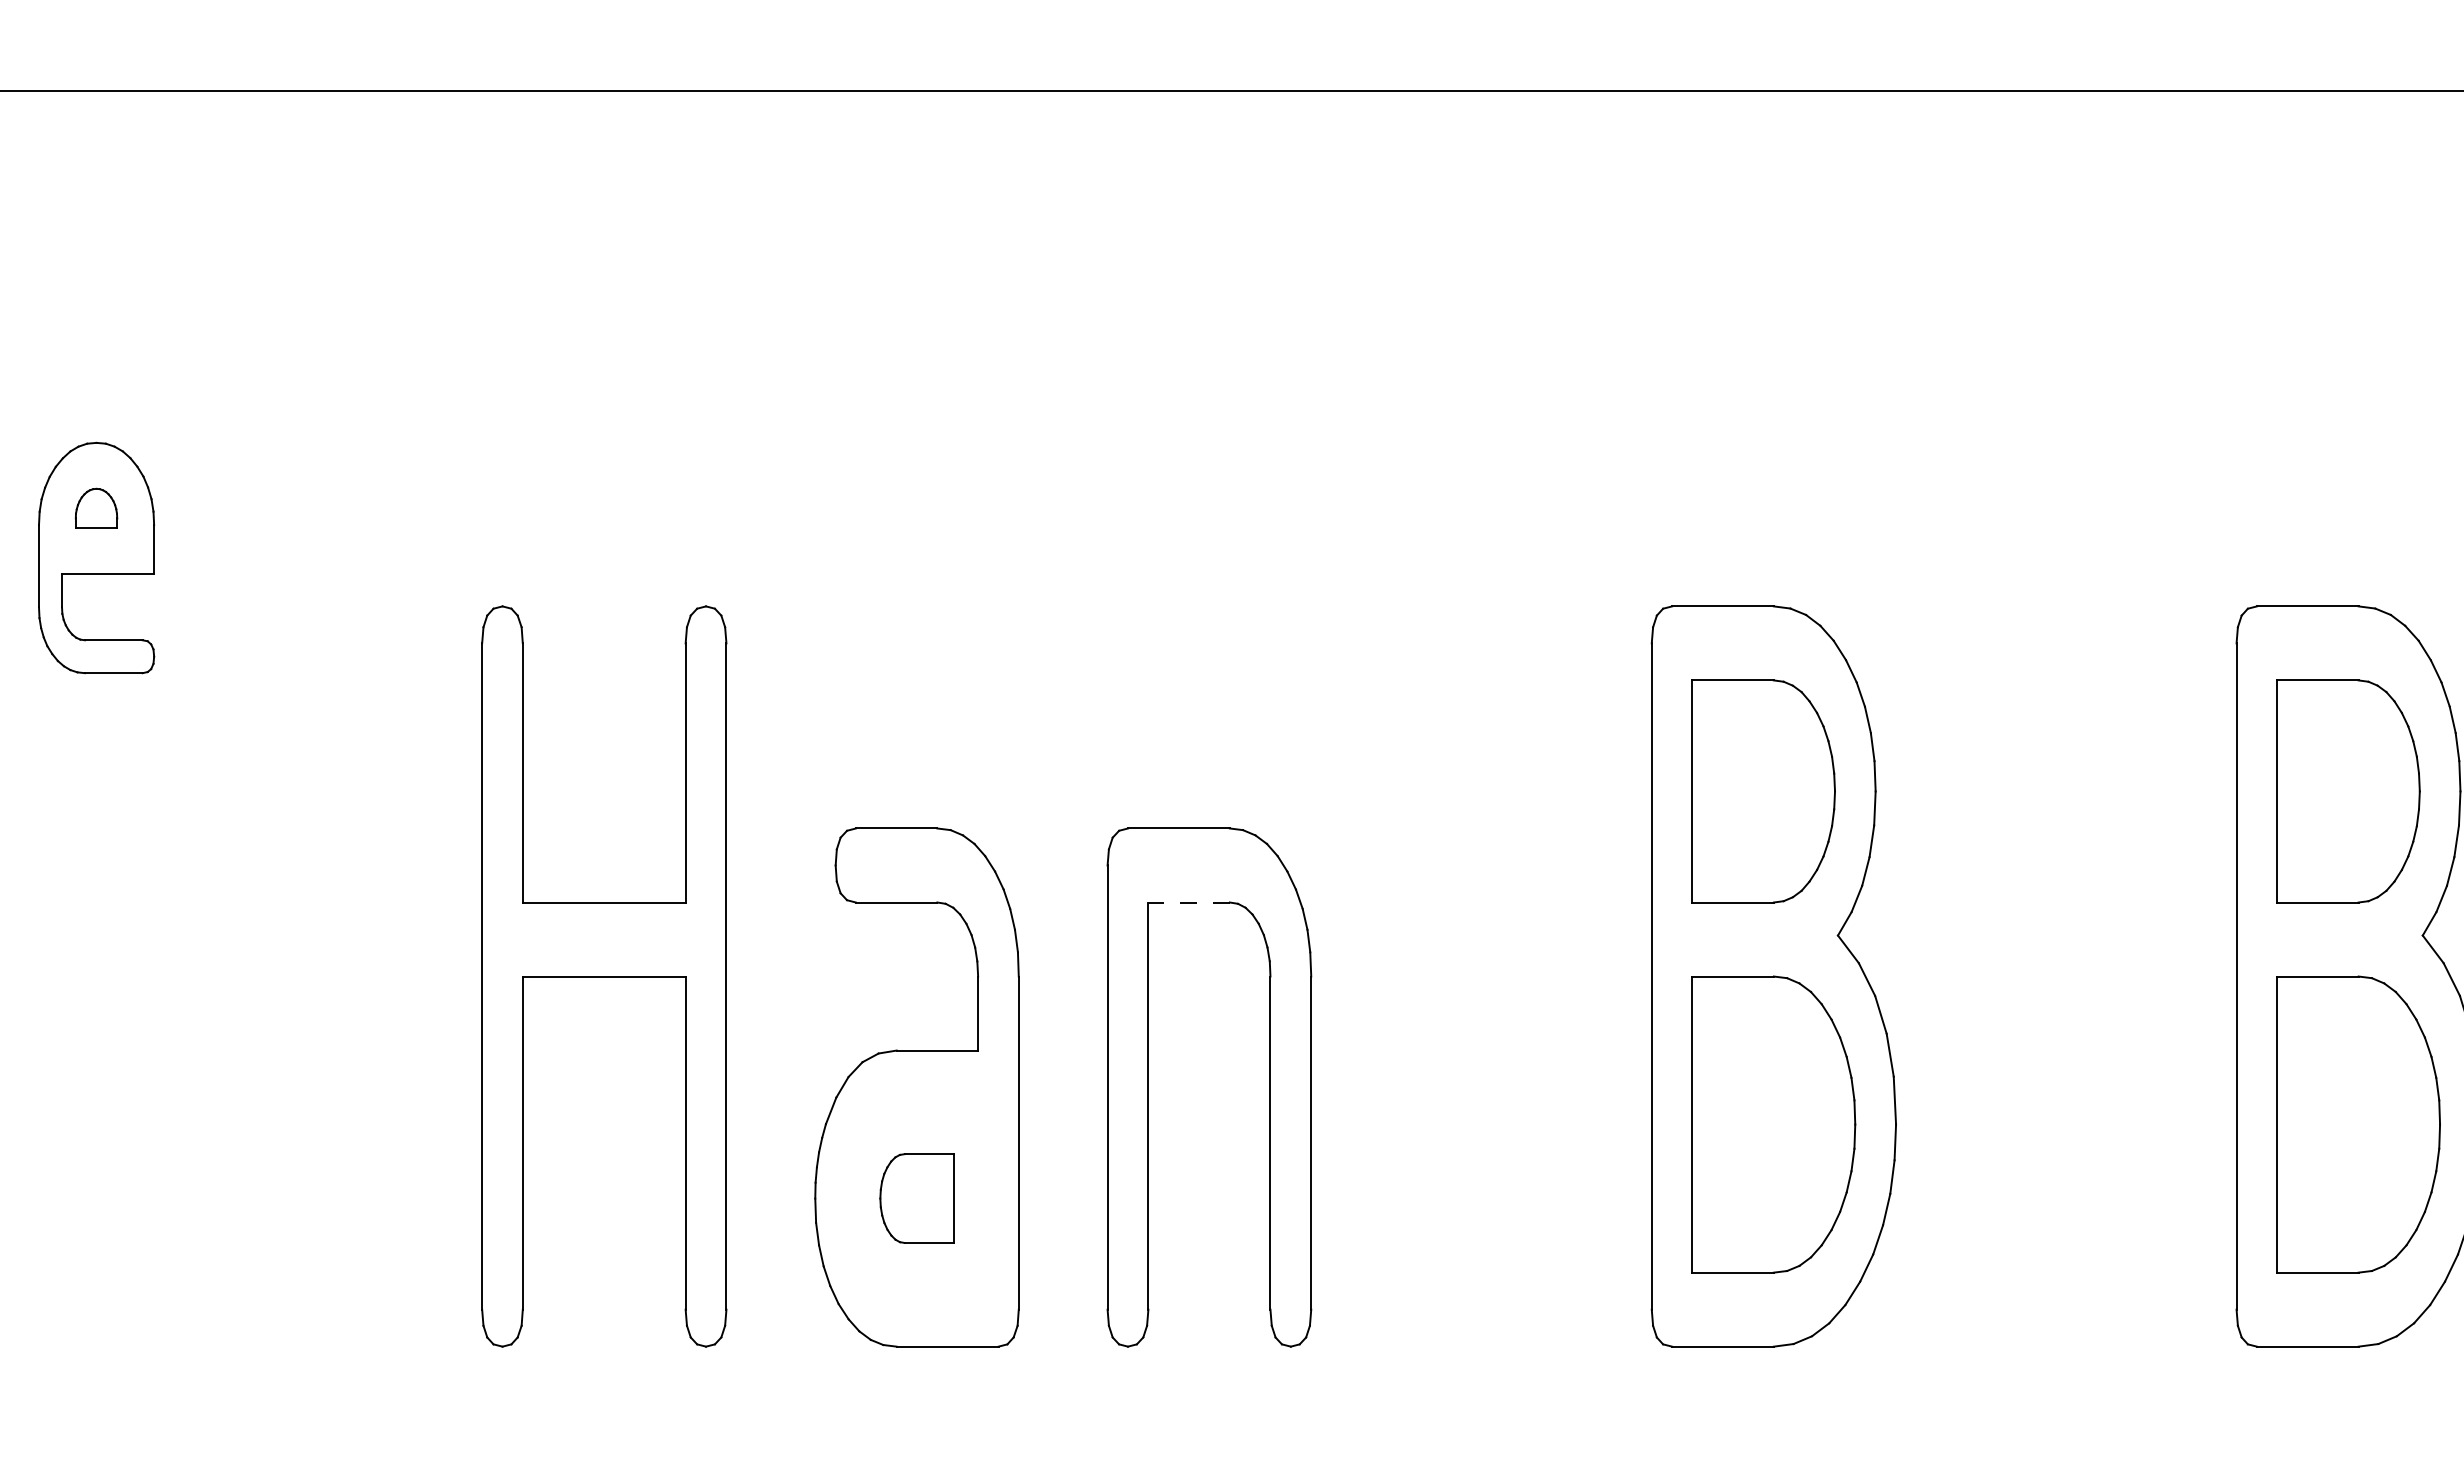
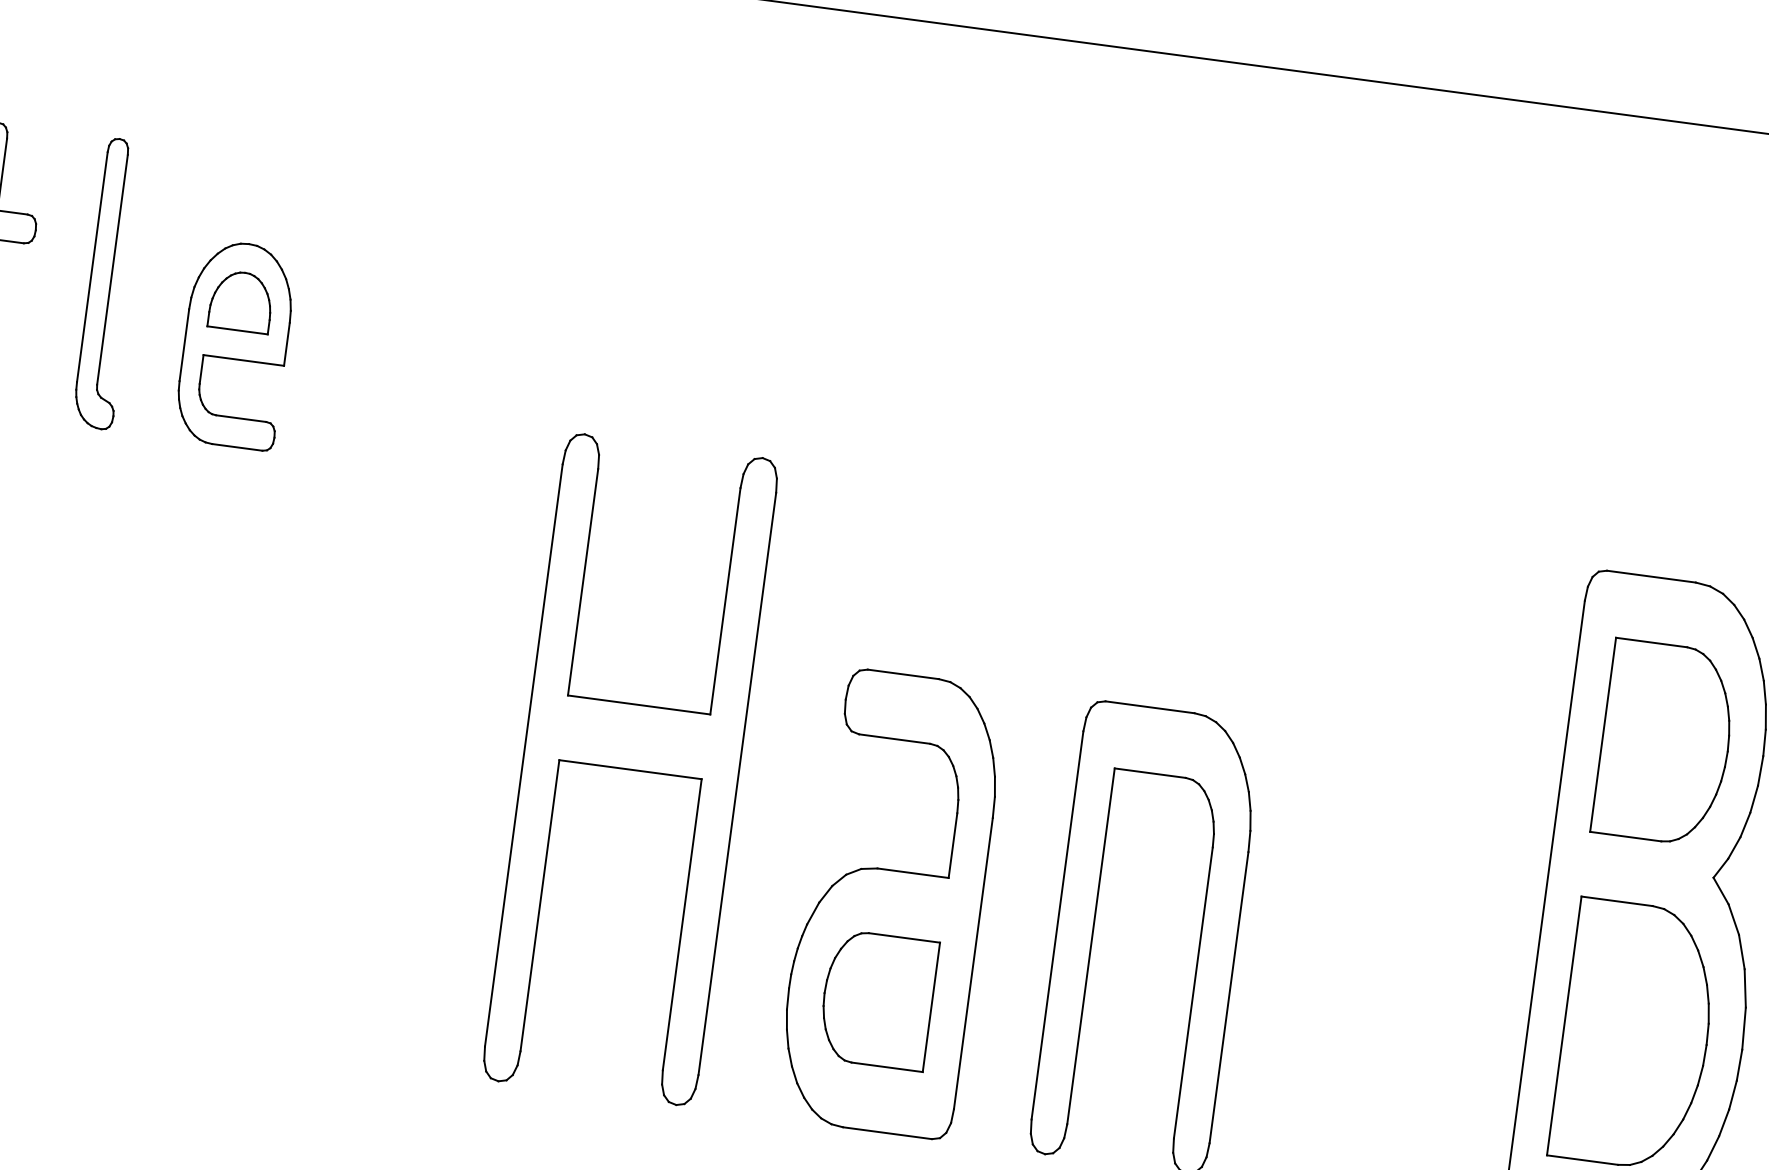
part: (96, 508) -> (241, 301), size x1.67
line: (1189, 902) -> (1150, 773), dashed -> solid
part: (916, 1198) -> (877, 1000), size x1.67

